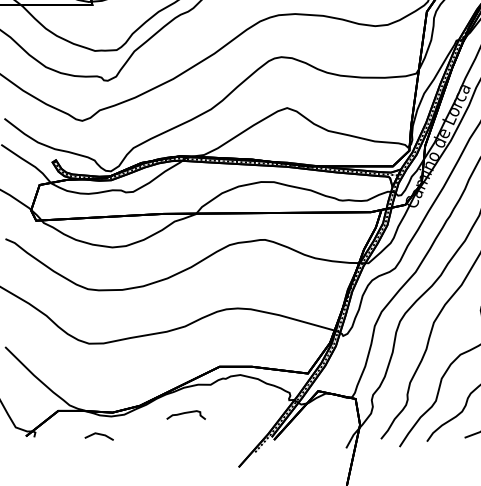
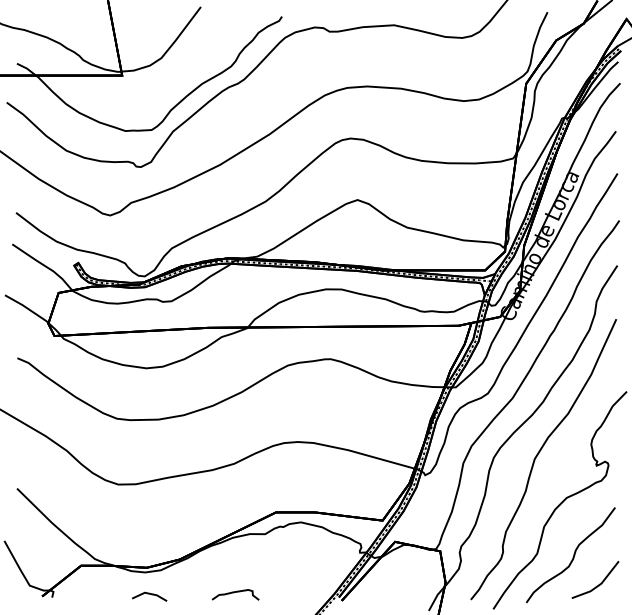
curve: (185, 414) -> (234, 593), moved
line: (99, 434) -> (149, 594), moved

